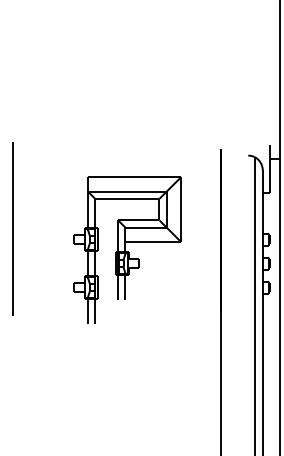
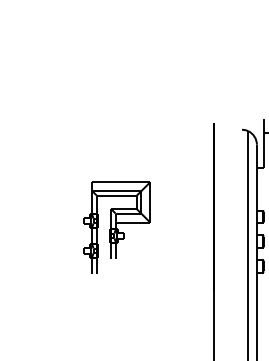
part: (127, 249) -> (116, 226), size x0.6

